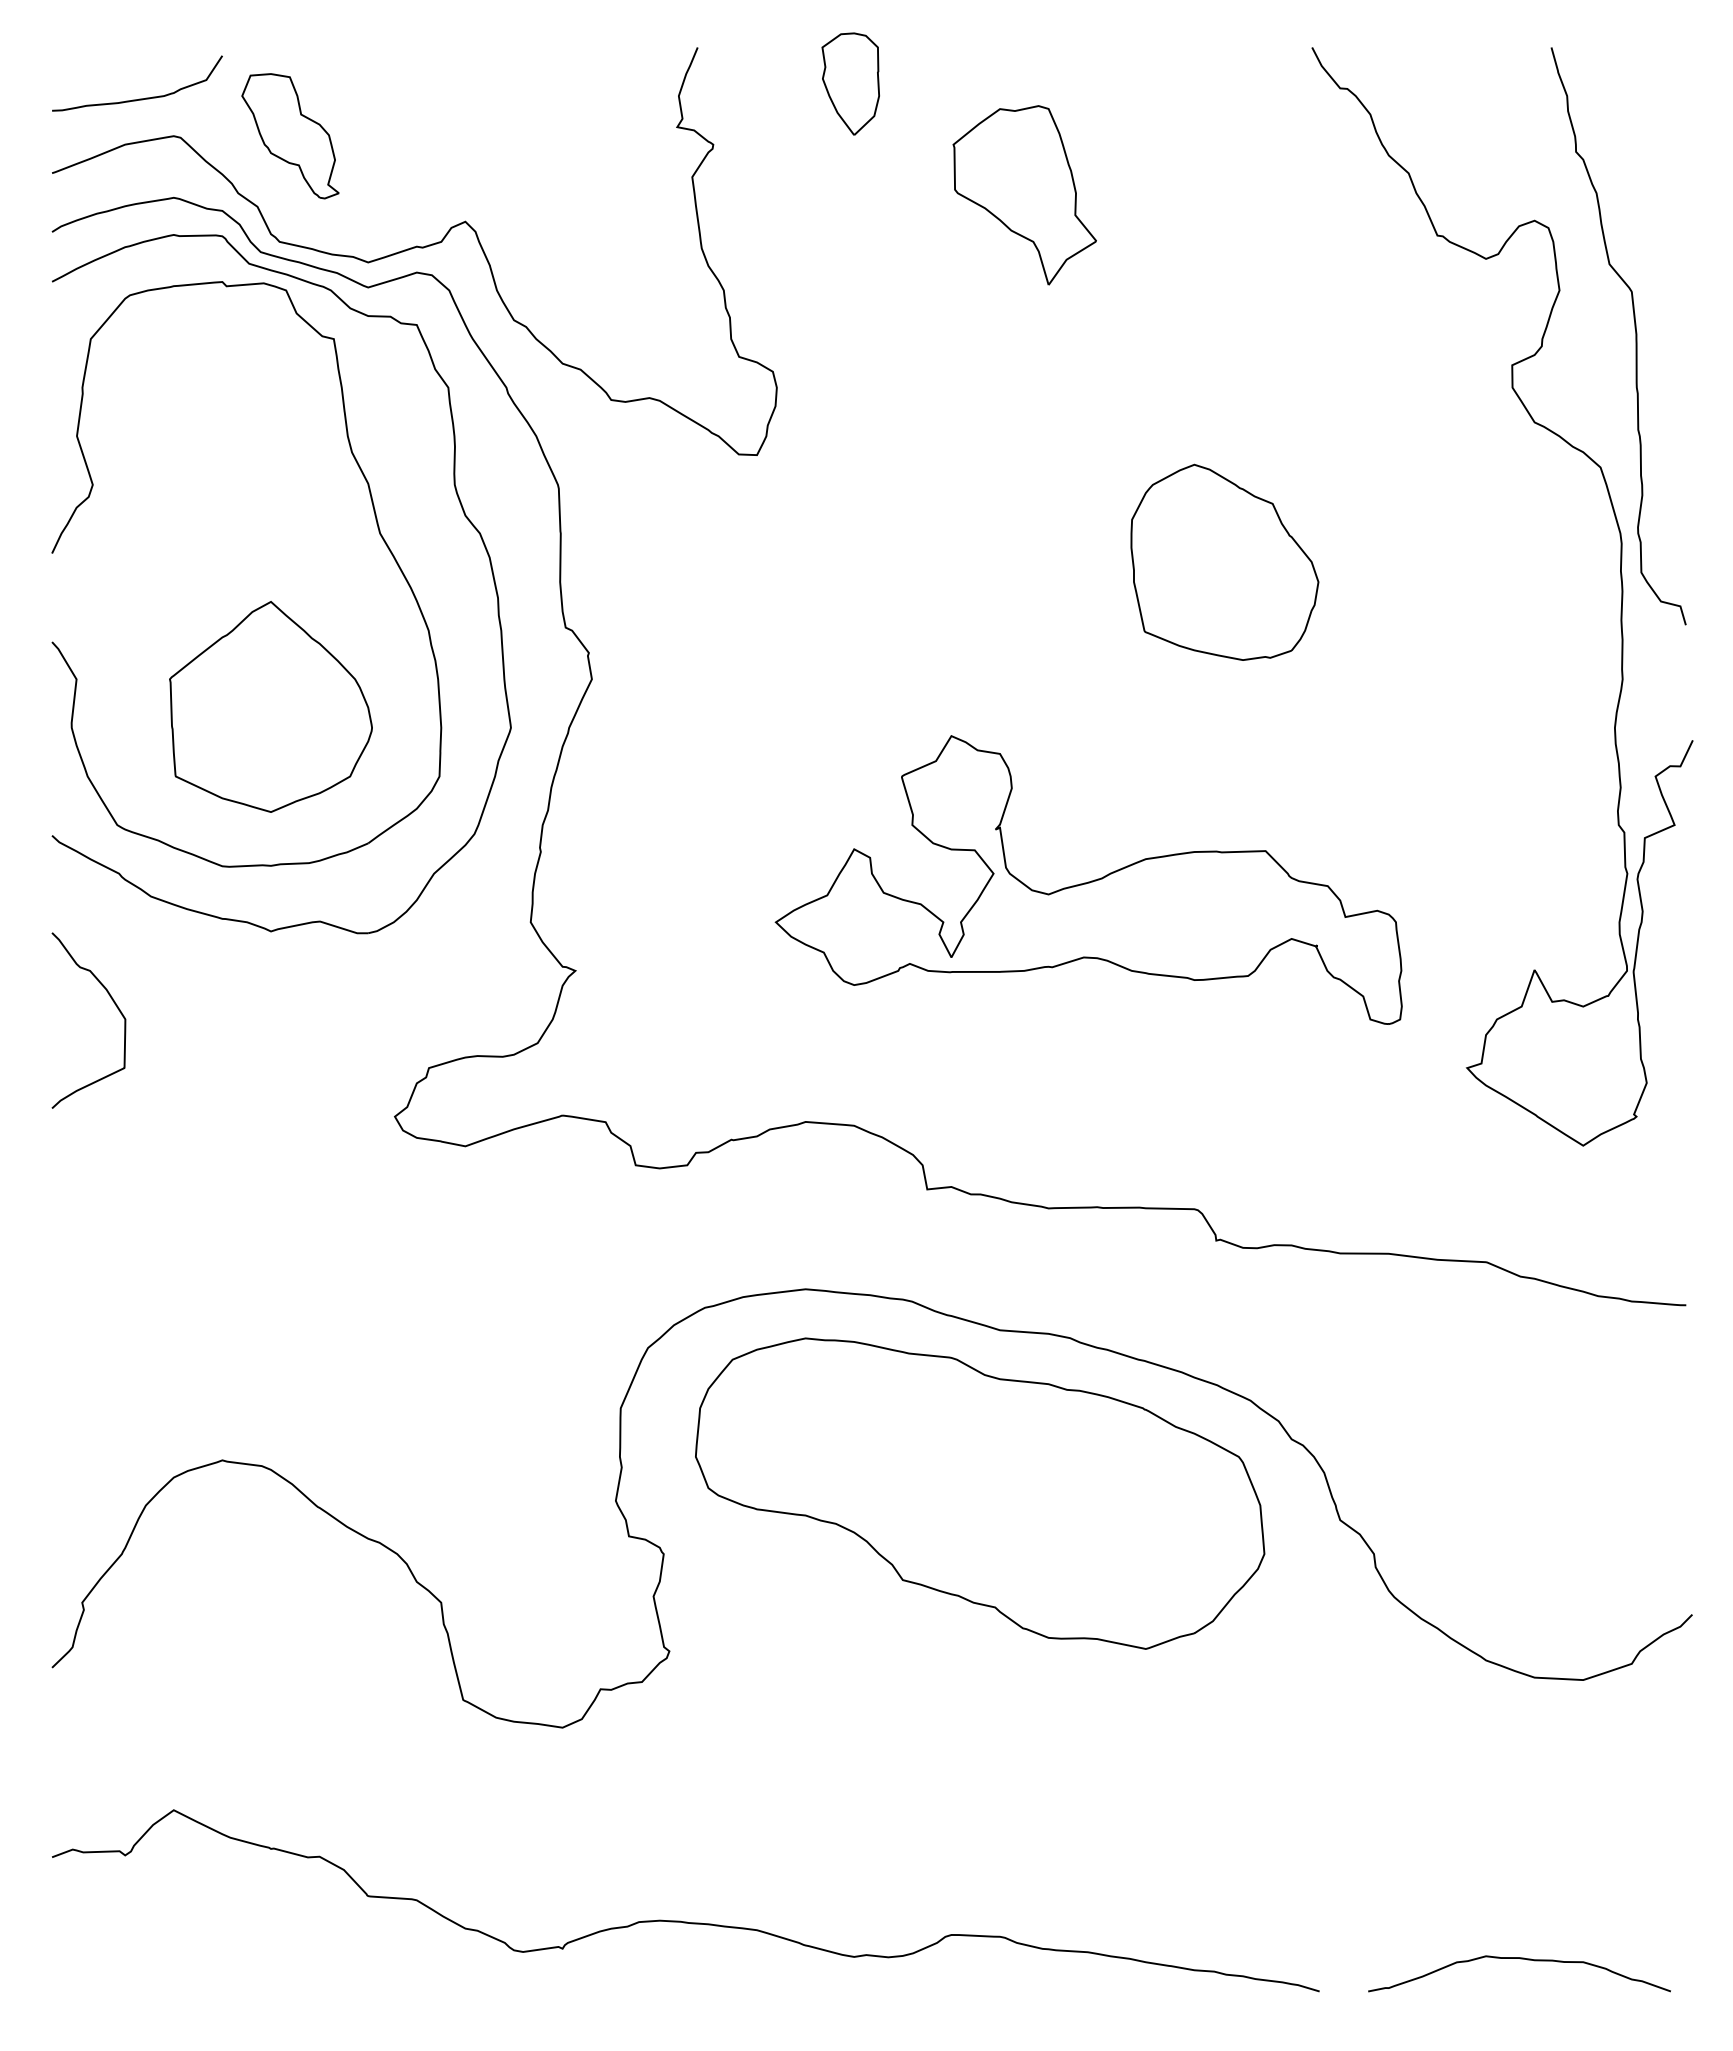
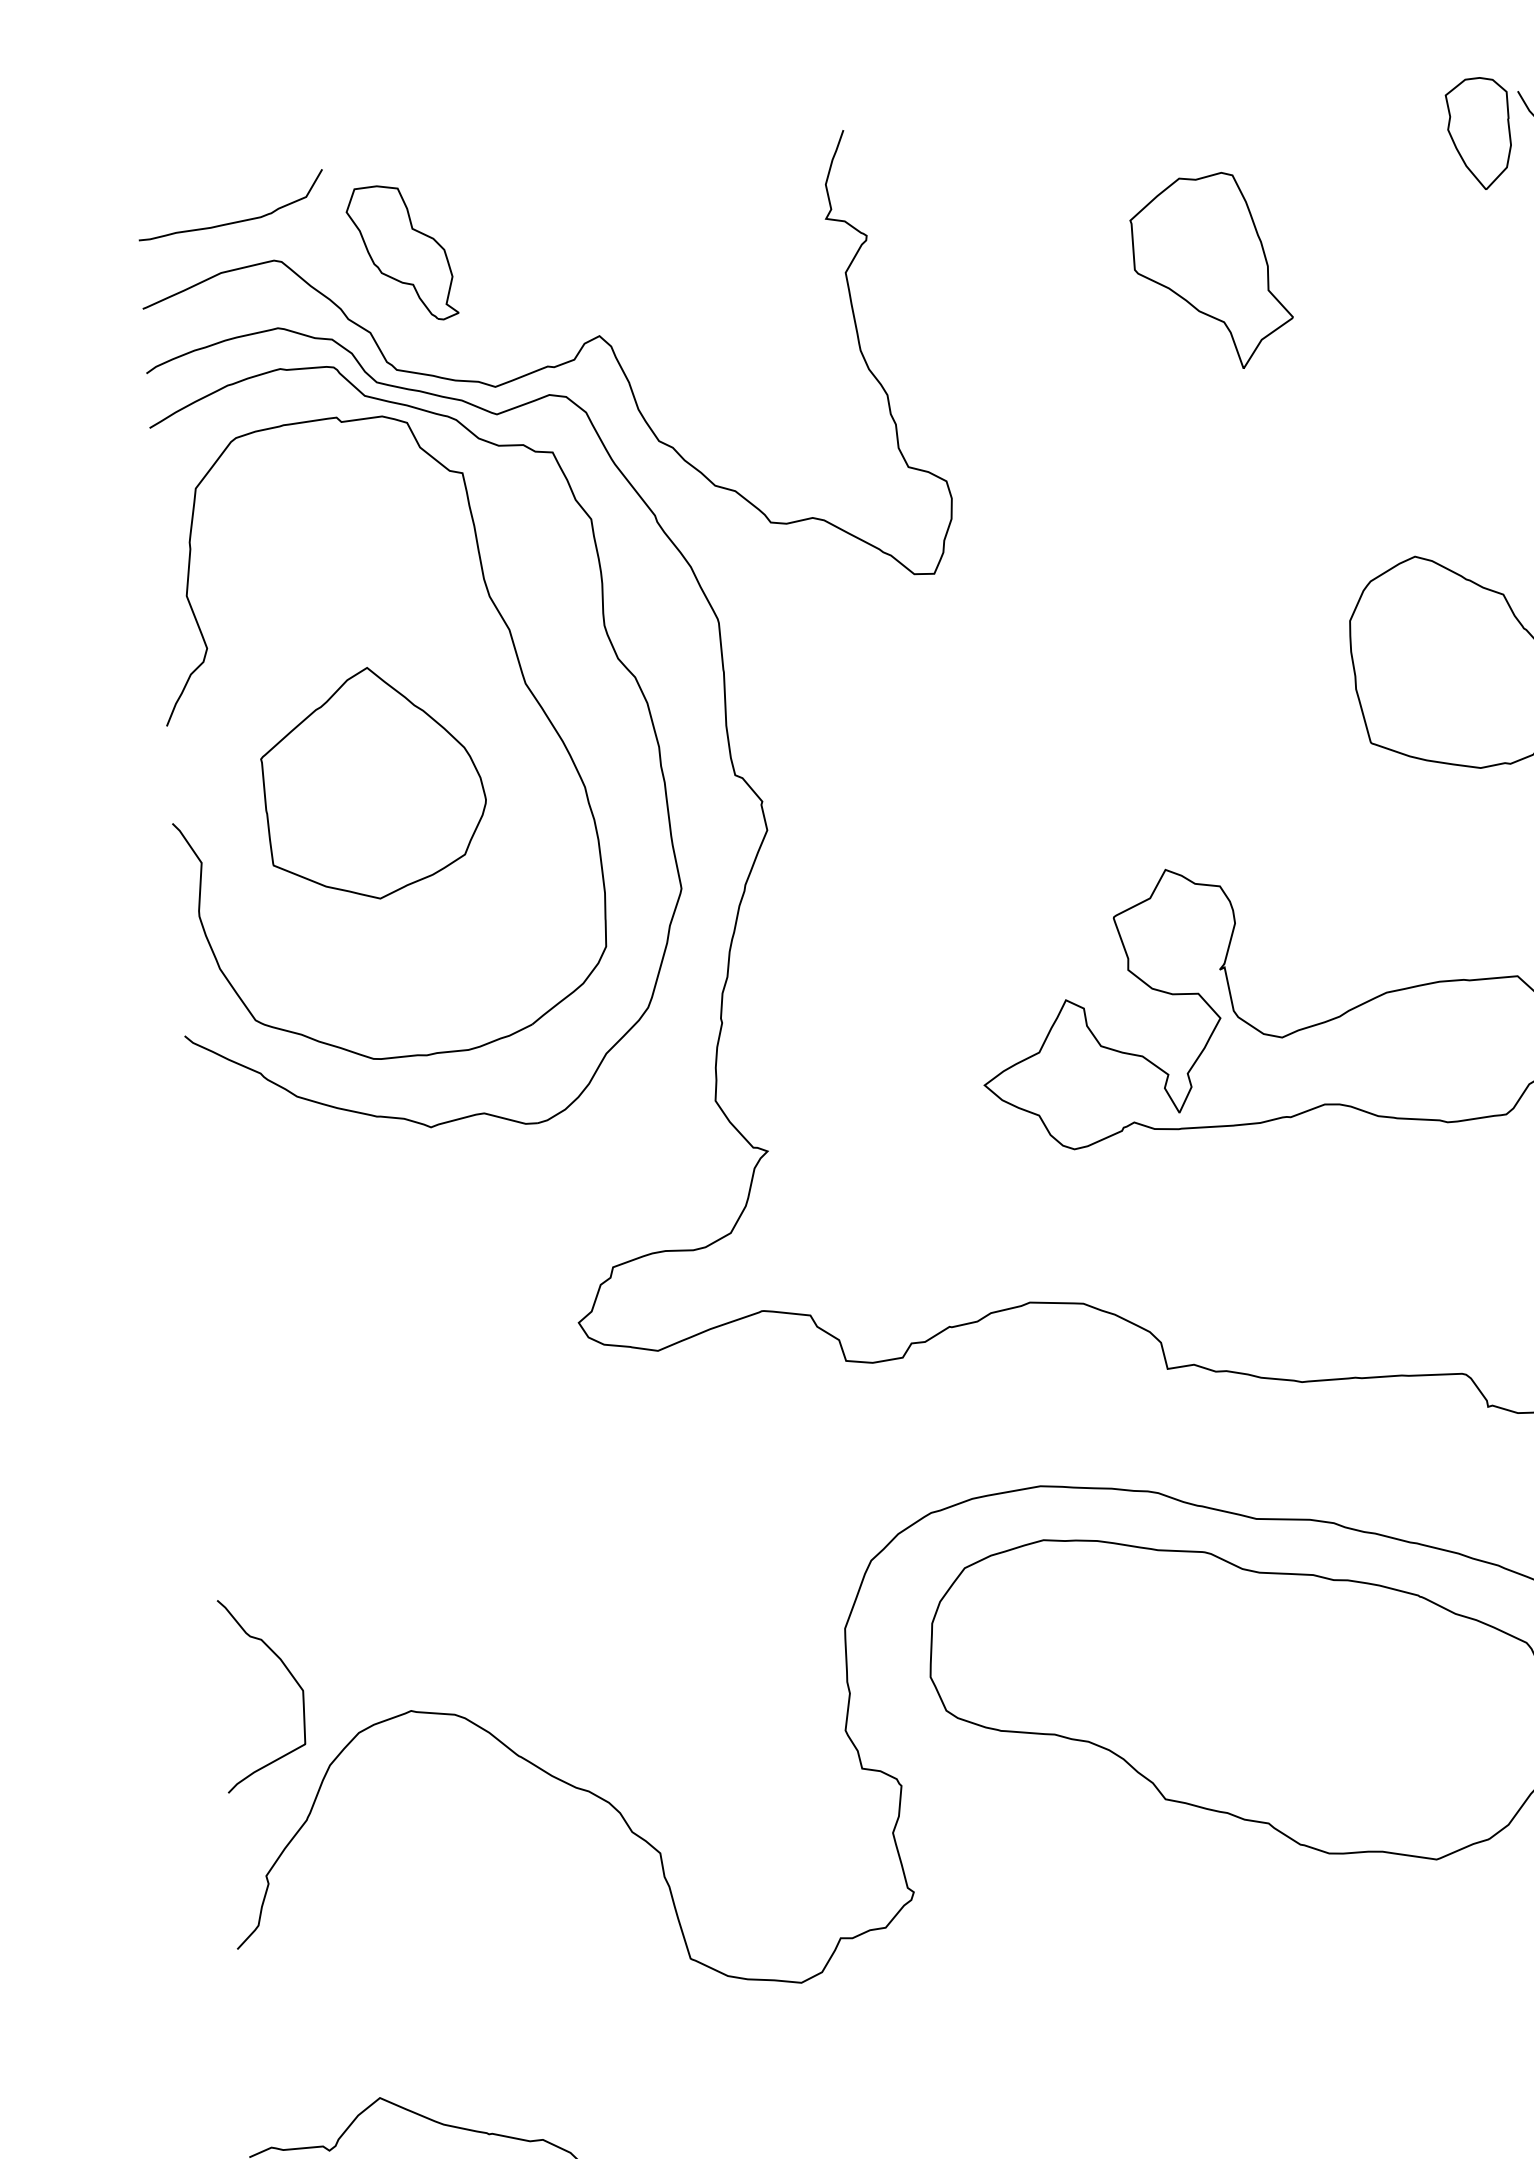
part: (850, 83) -> (1478, 133), moved
part: (270, 706) -> (373, 782), moved
curve: (114, 1004) -> (290, 1675), moved

